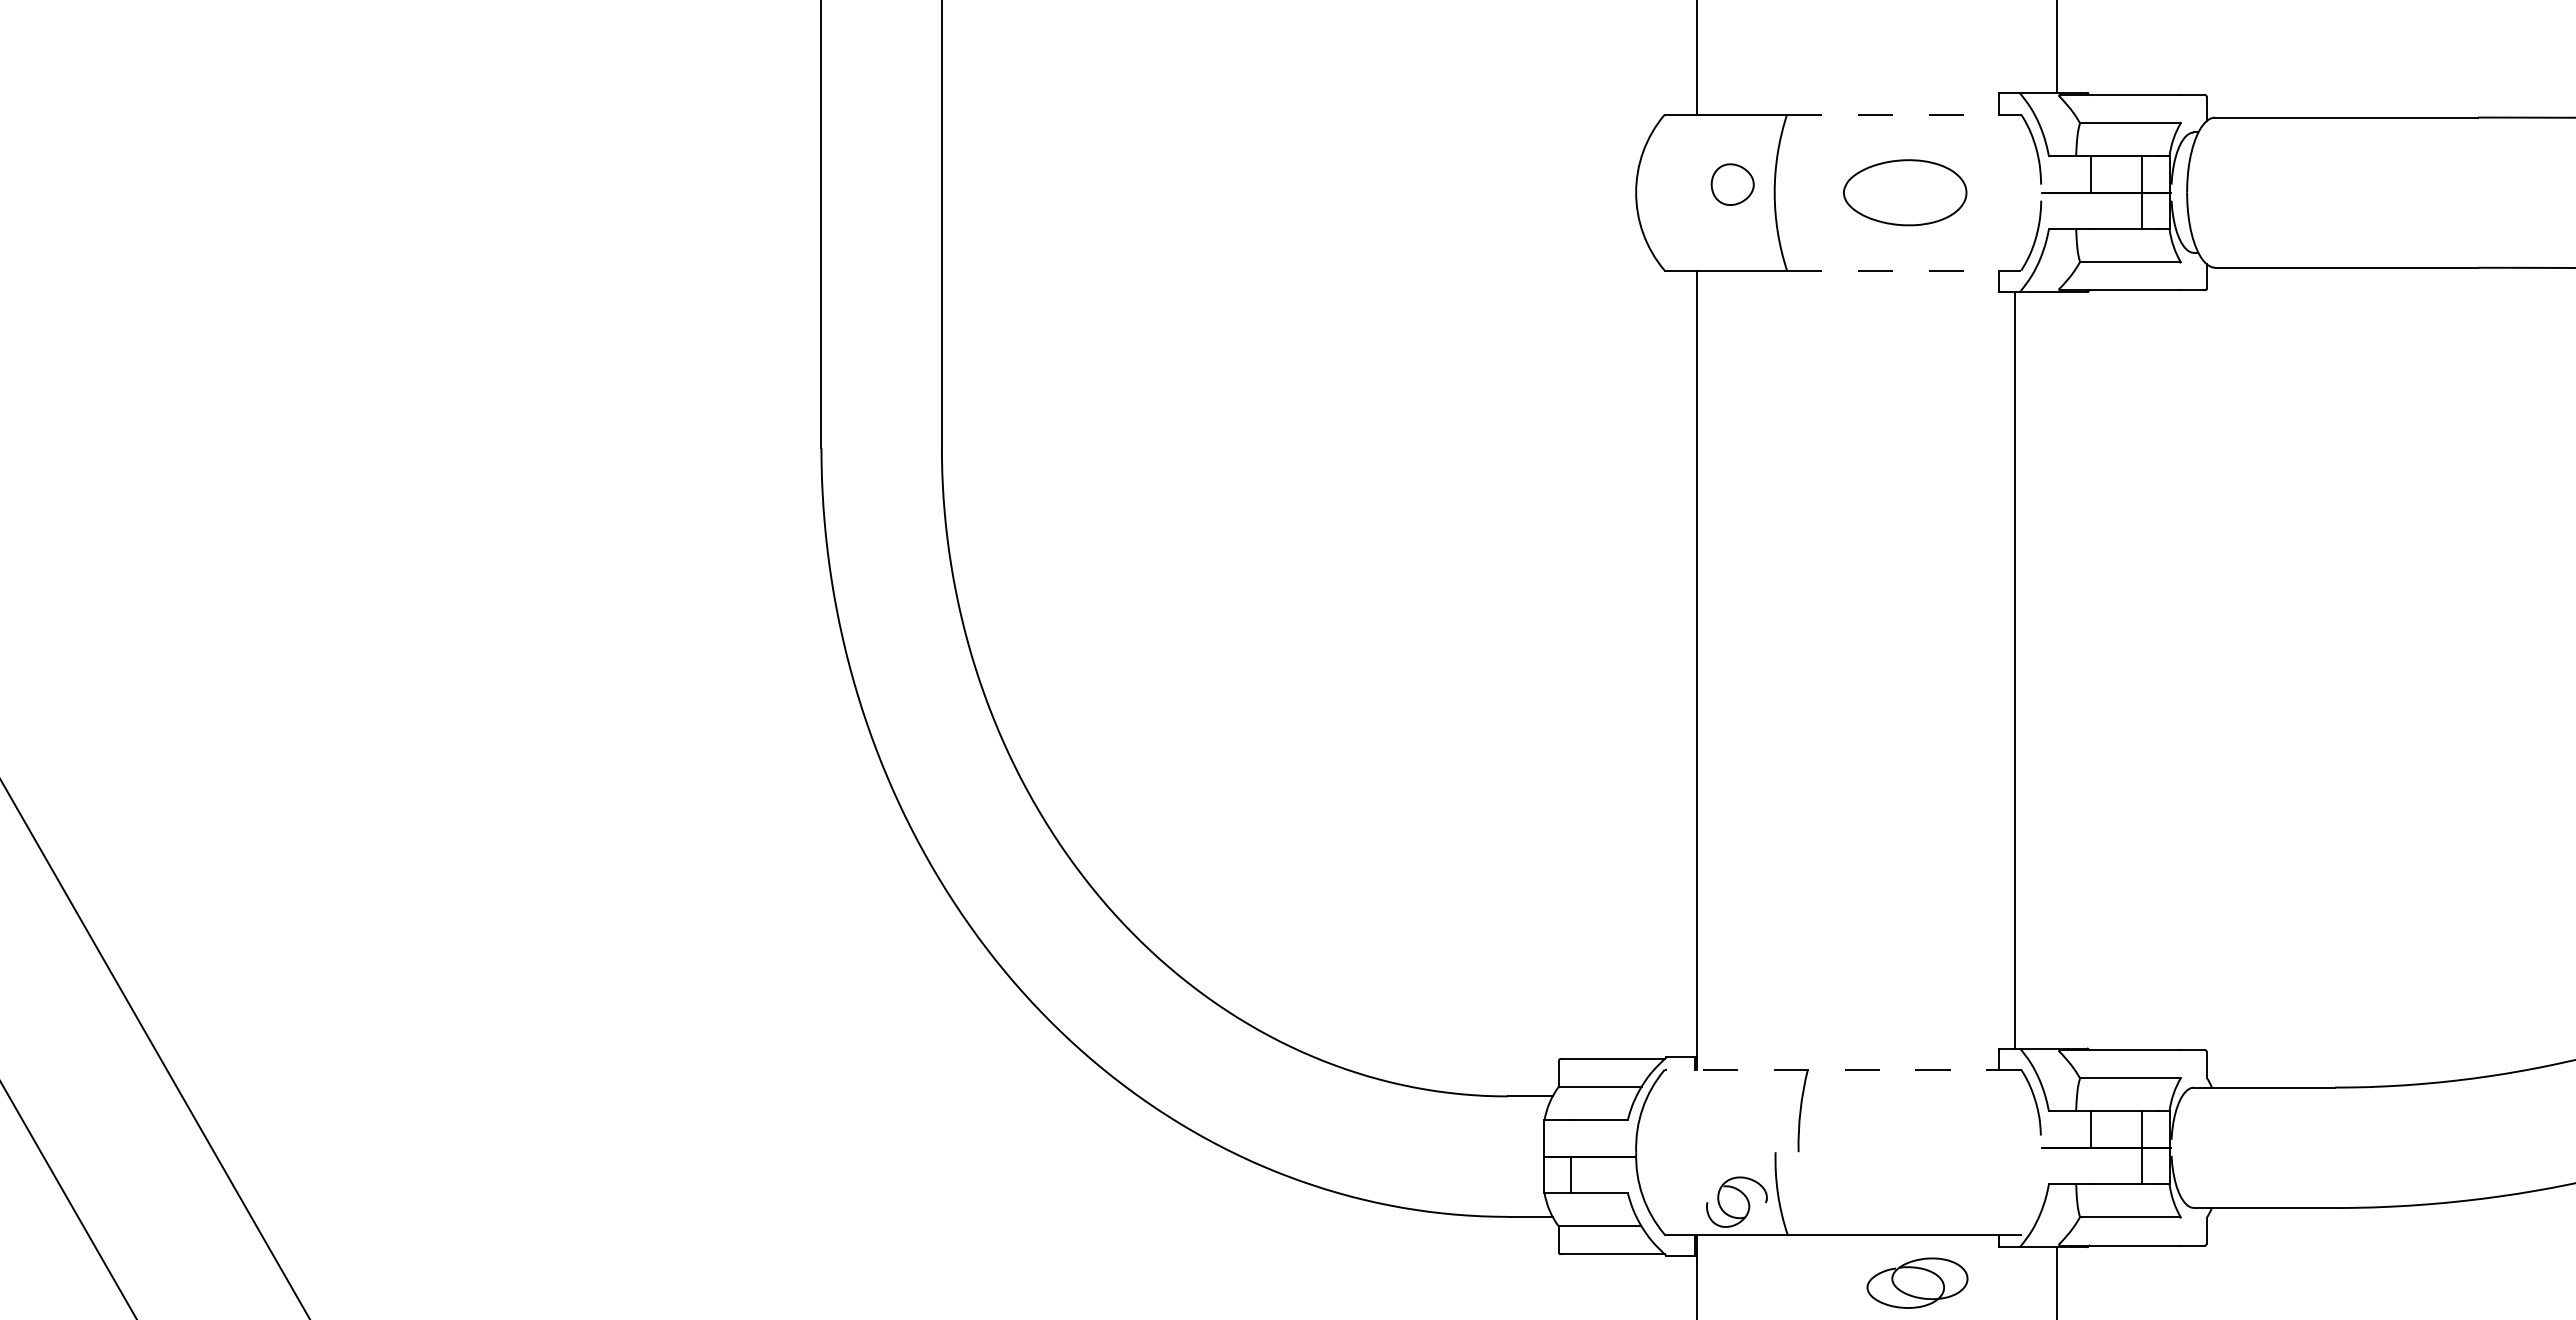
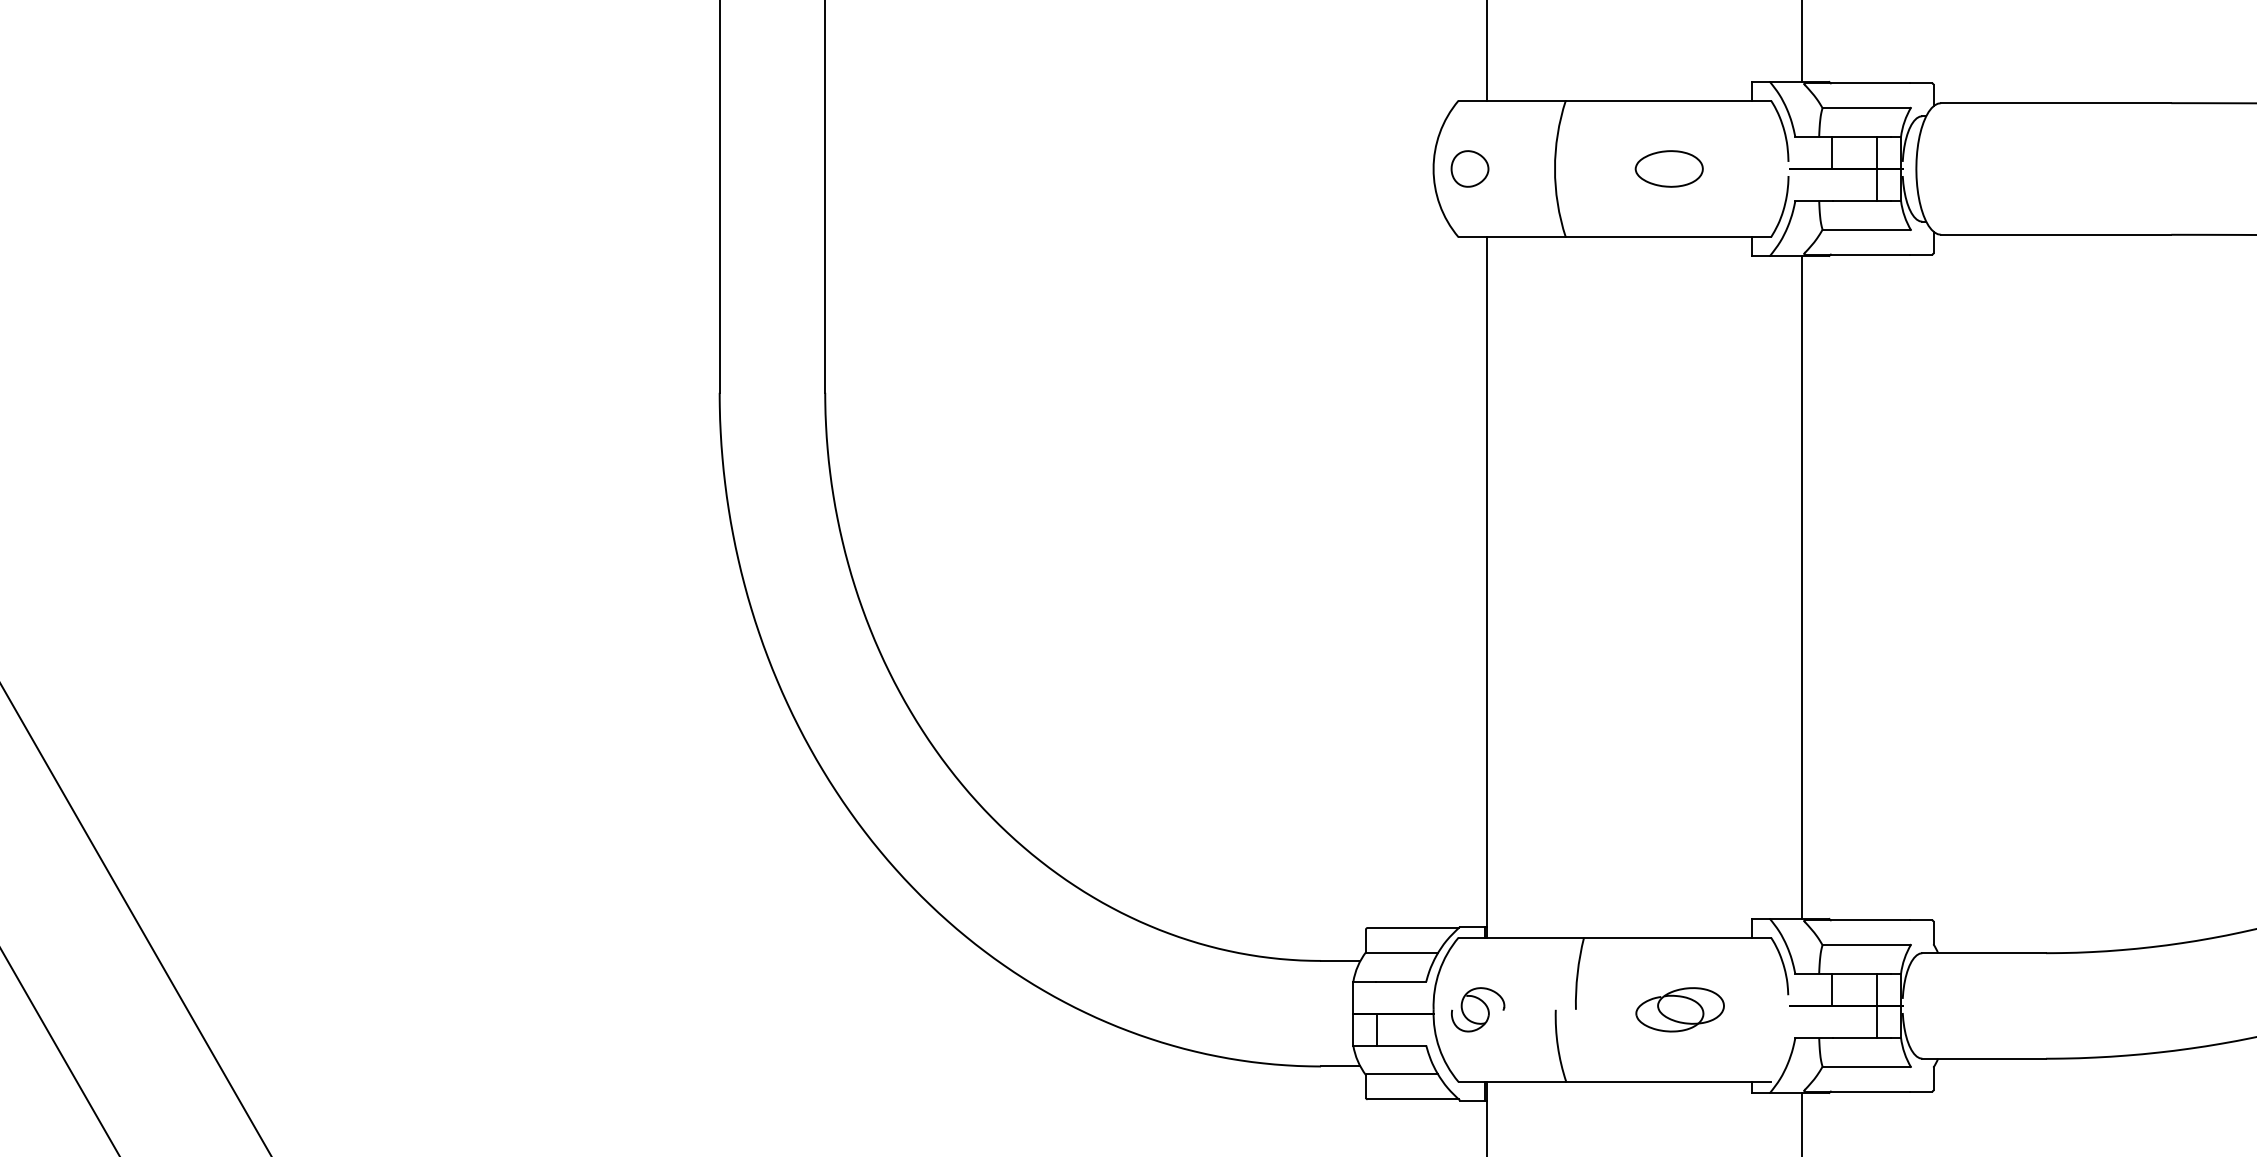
line: (1904, 114) -> (1668, 100), dashed -> solid
part: (1732, 184) -> (1469, 168), moved
part: (1904, 192) -> (1668, 168), size x0.62
line: (1904, 270) -> (1668, 237), dashed -> solid
line: (2014, 669) -> (1801, 586), moved
line: (1843, 1069) -> (1615, 937), dashed -> solid
part: (1736, 1201) -> (1477, 1009), moved
part: (1917, 1282) -> (1680, 1009), moved

